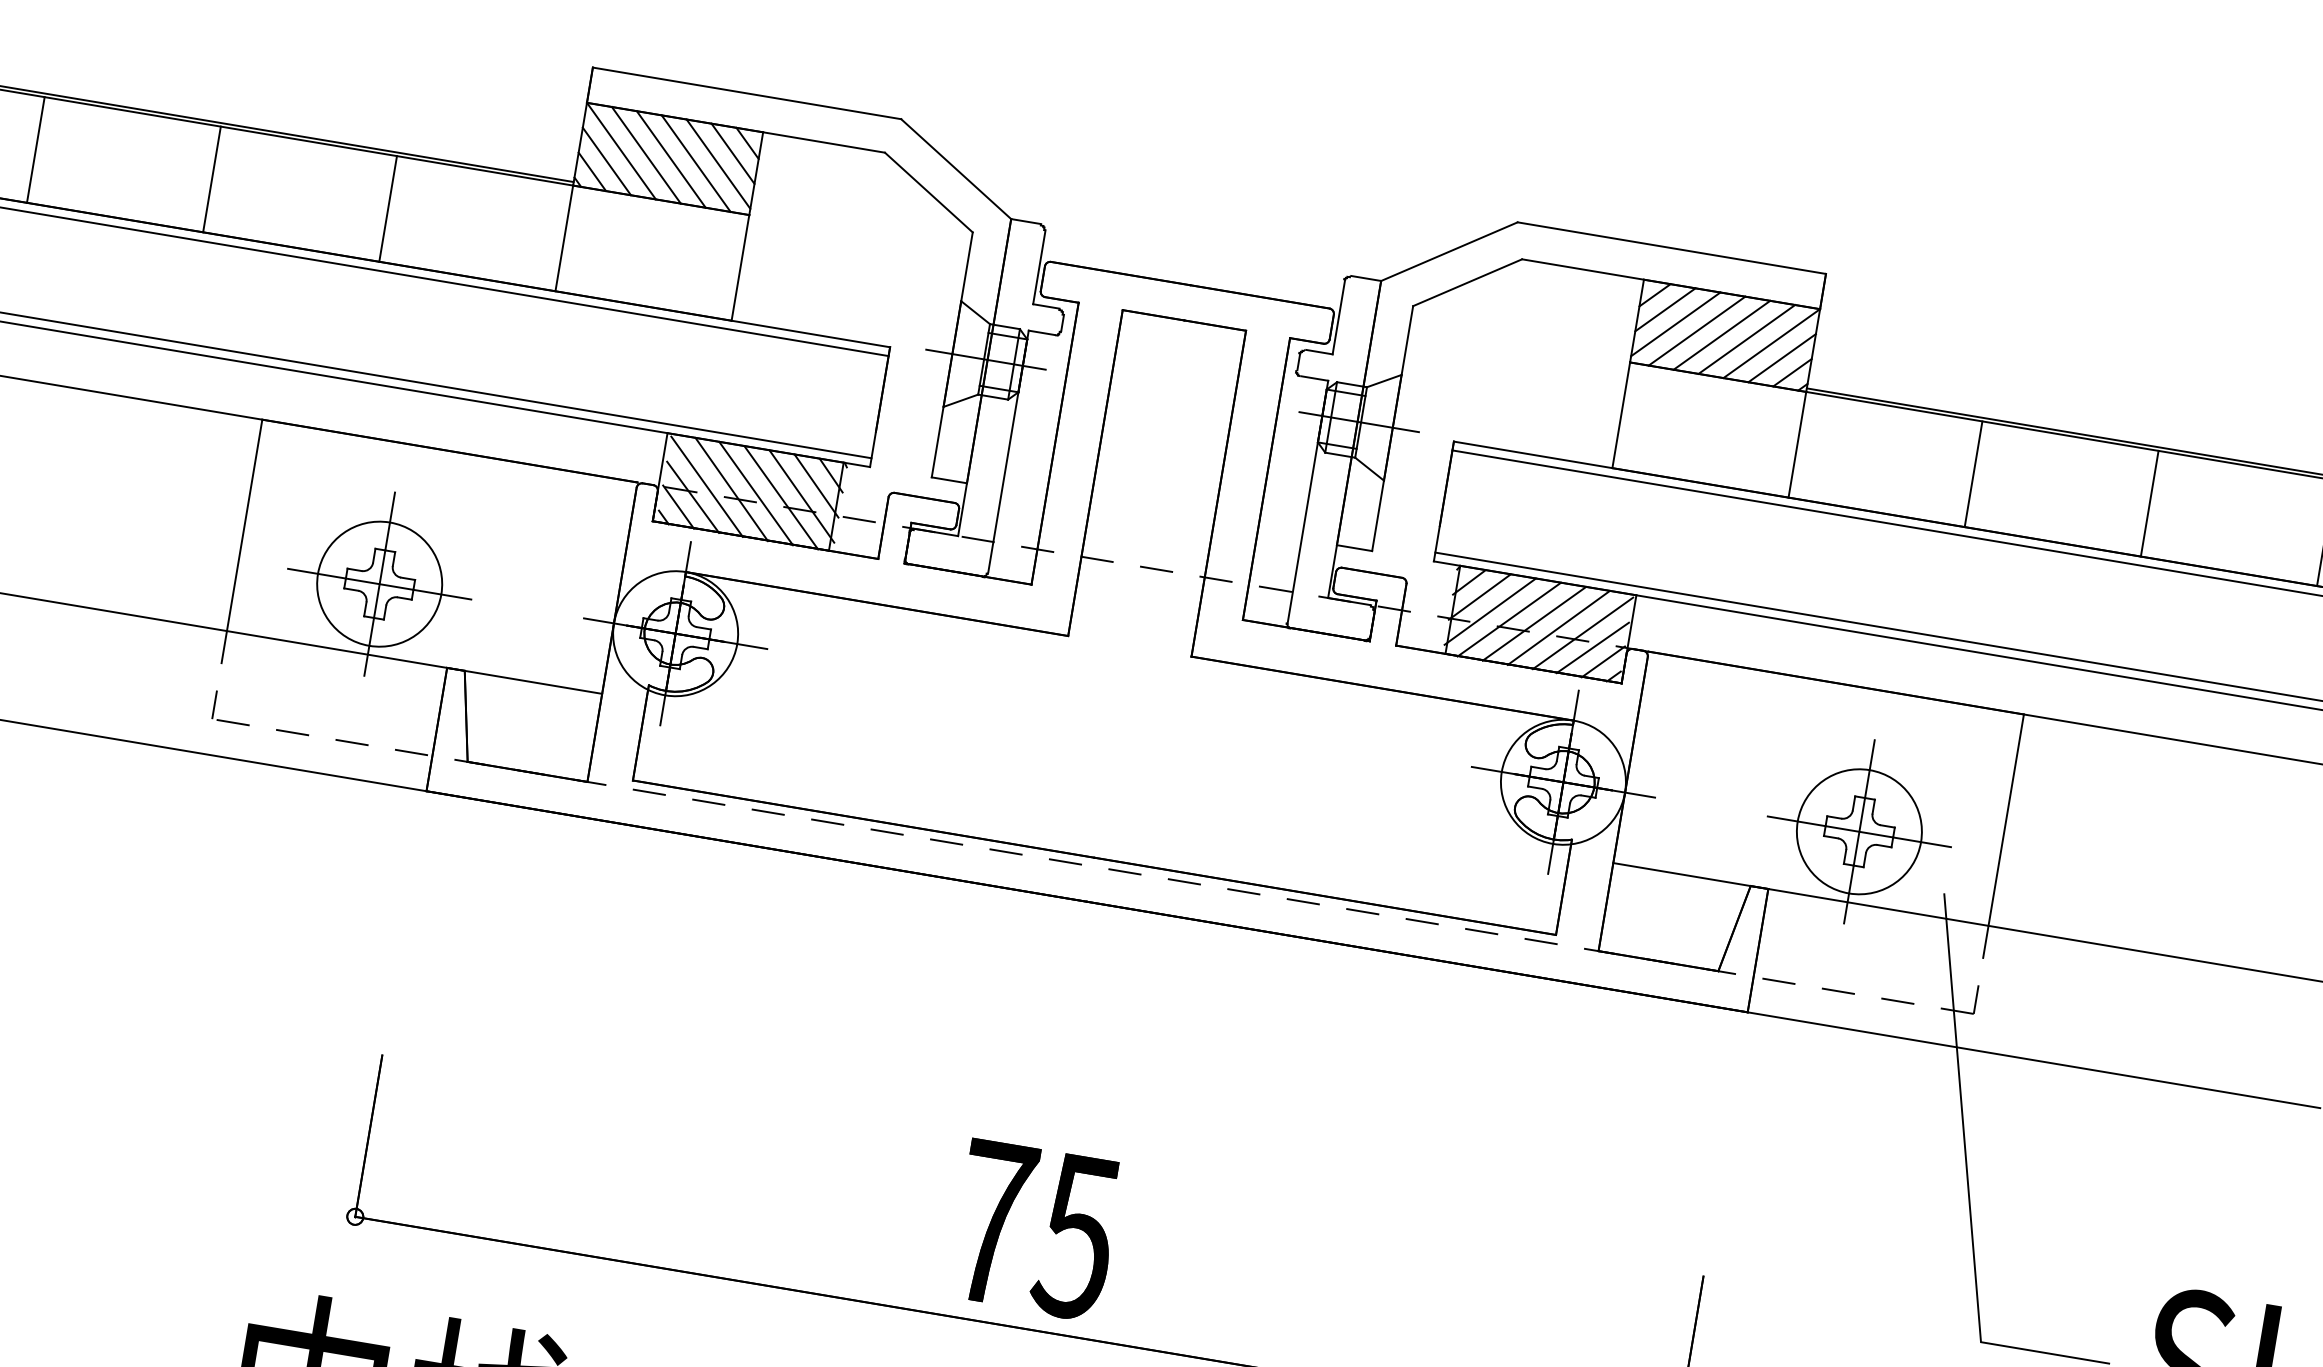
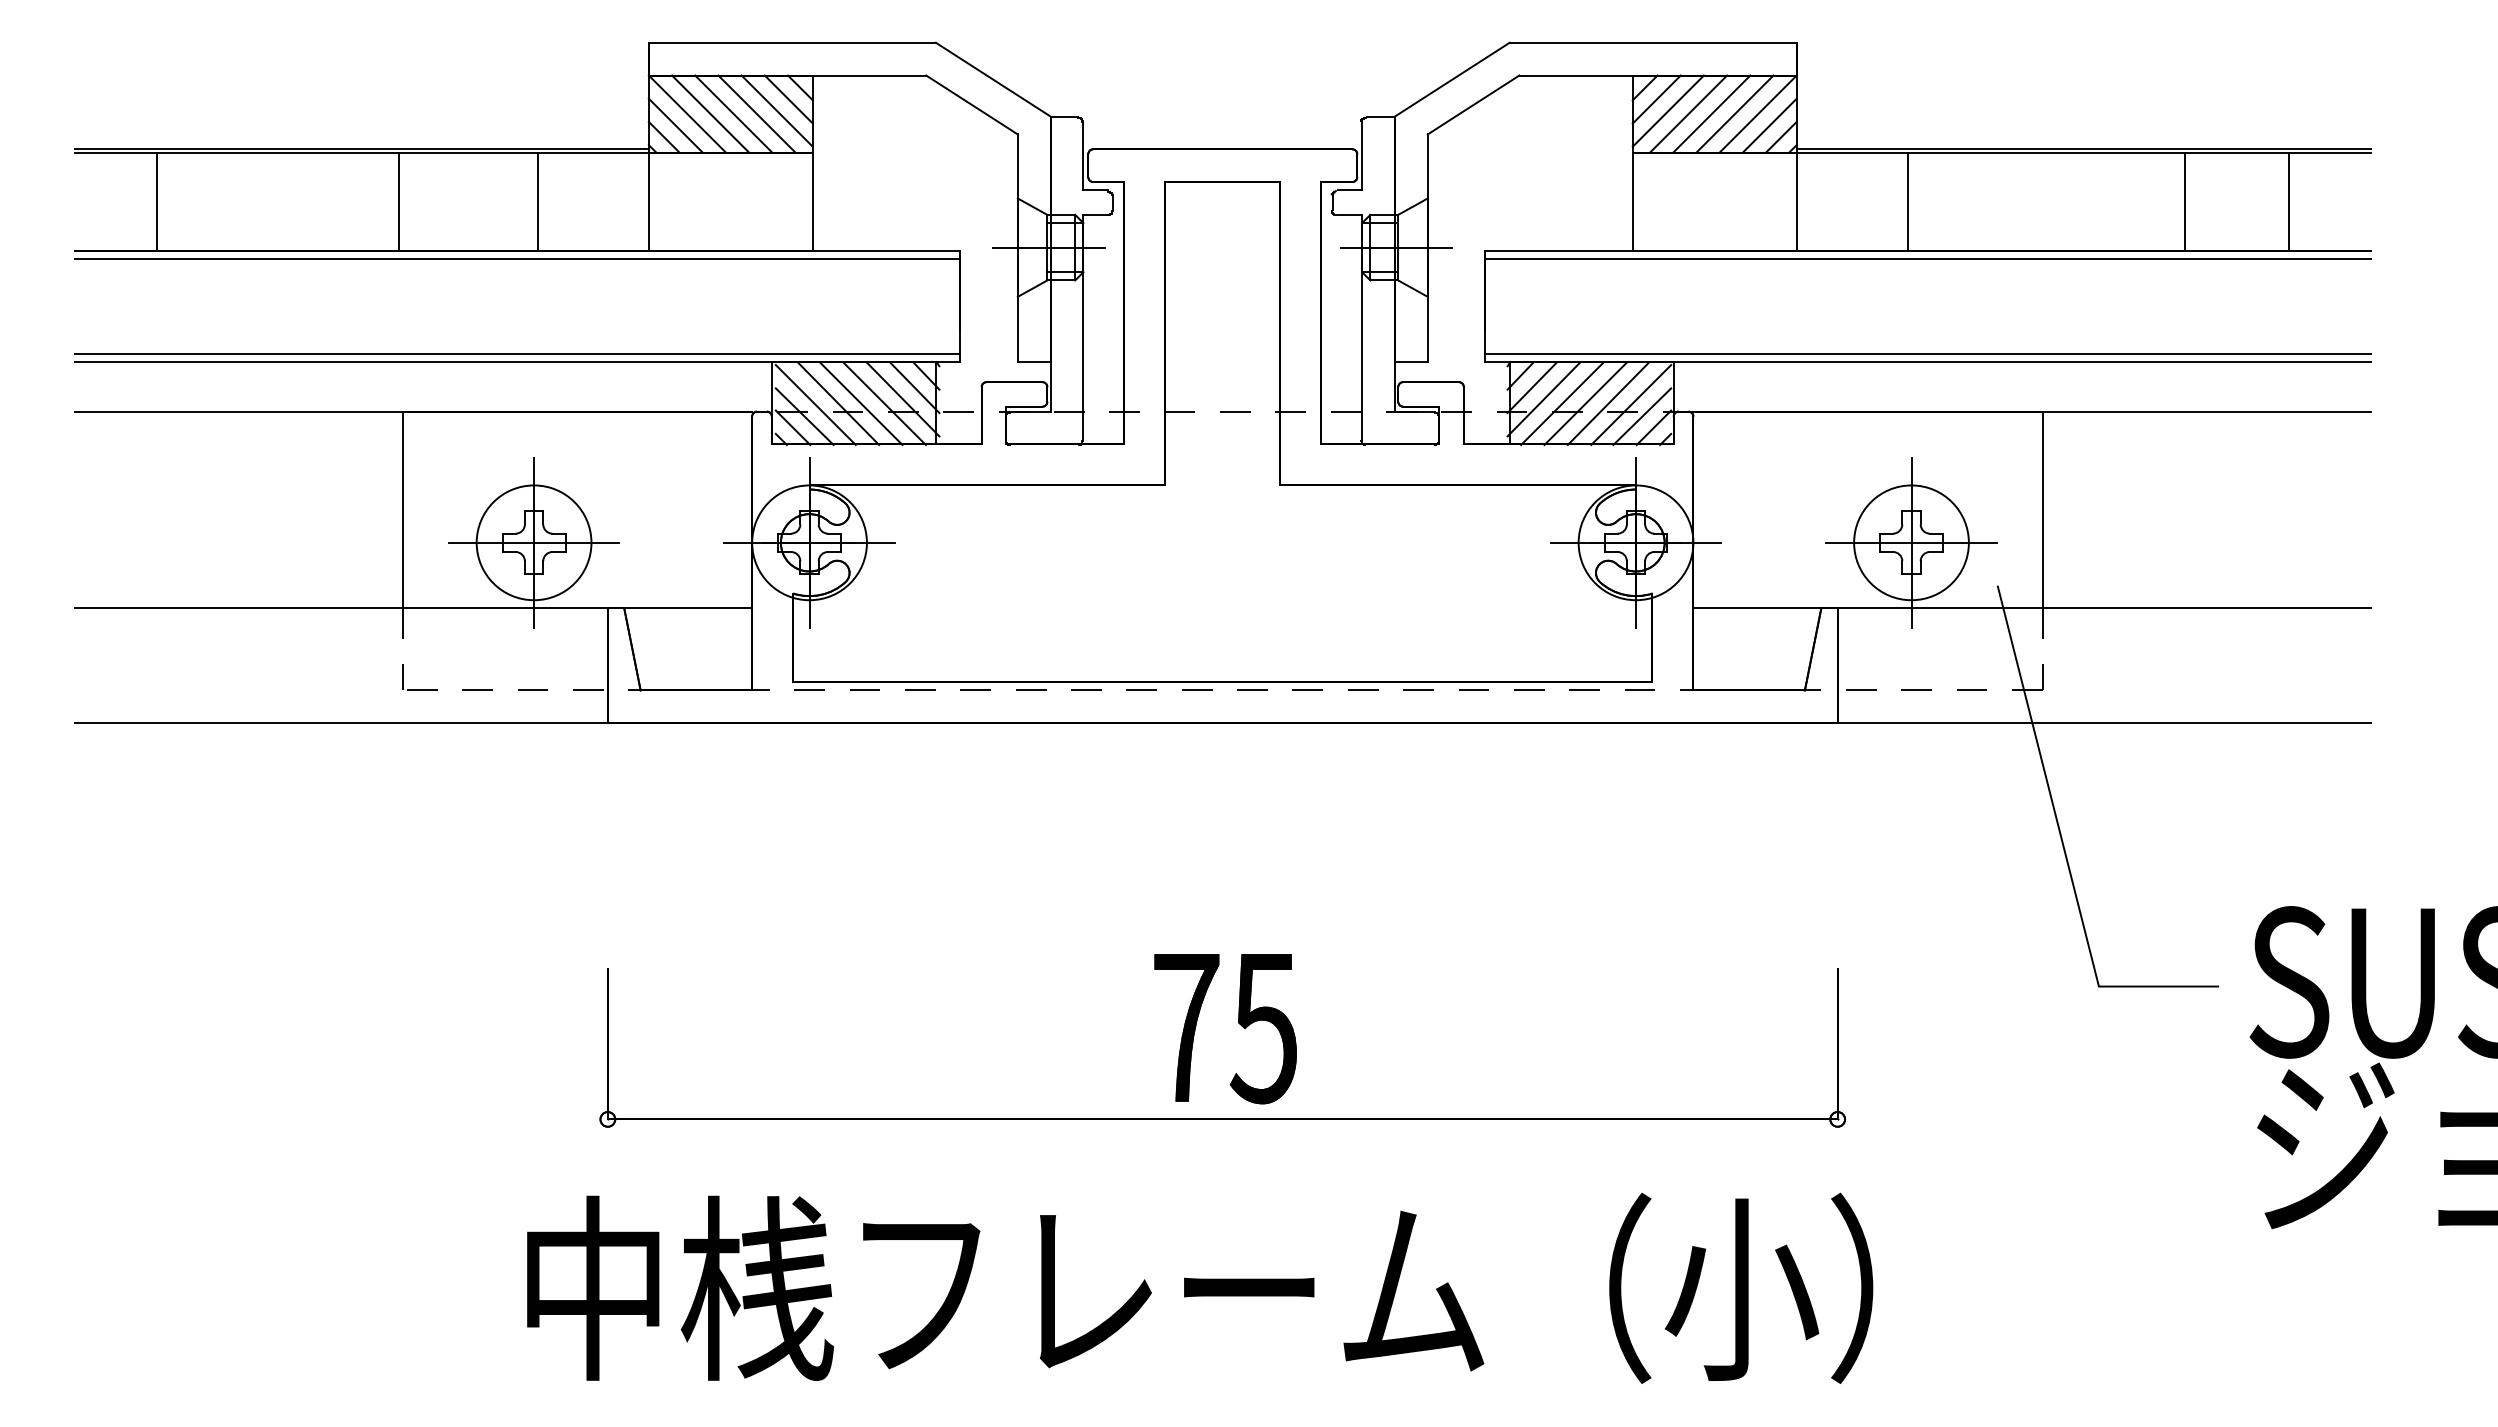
line: (211, 179) -> (398, 201), moved
line: (387, 208) -> (537, 201), moved
line: (1973, 473) -> (1907, 201), moved
line: (2149, 503) -> (2184, 201), moved

